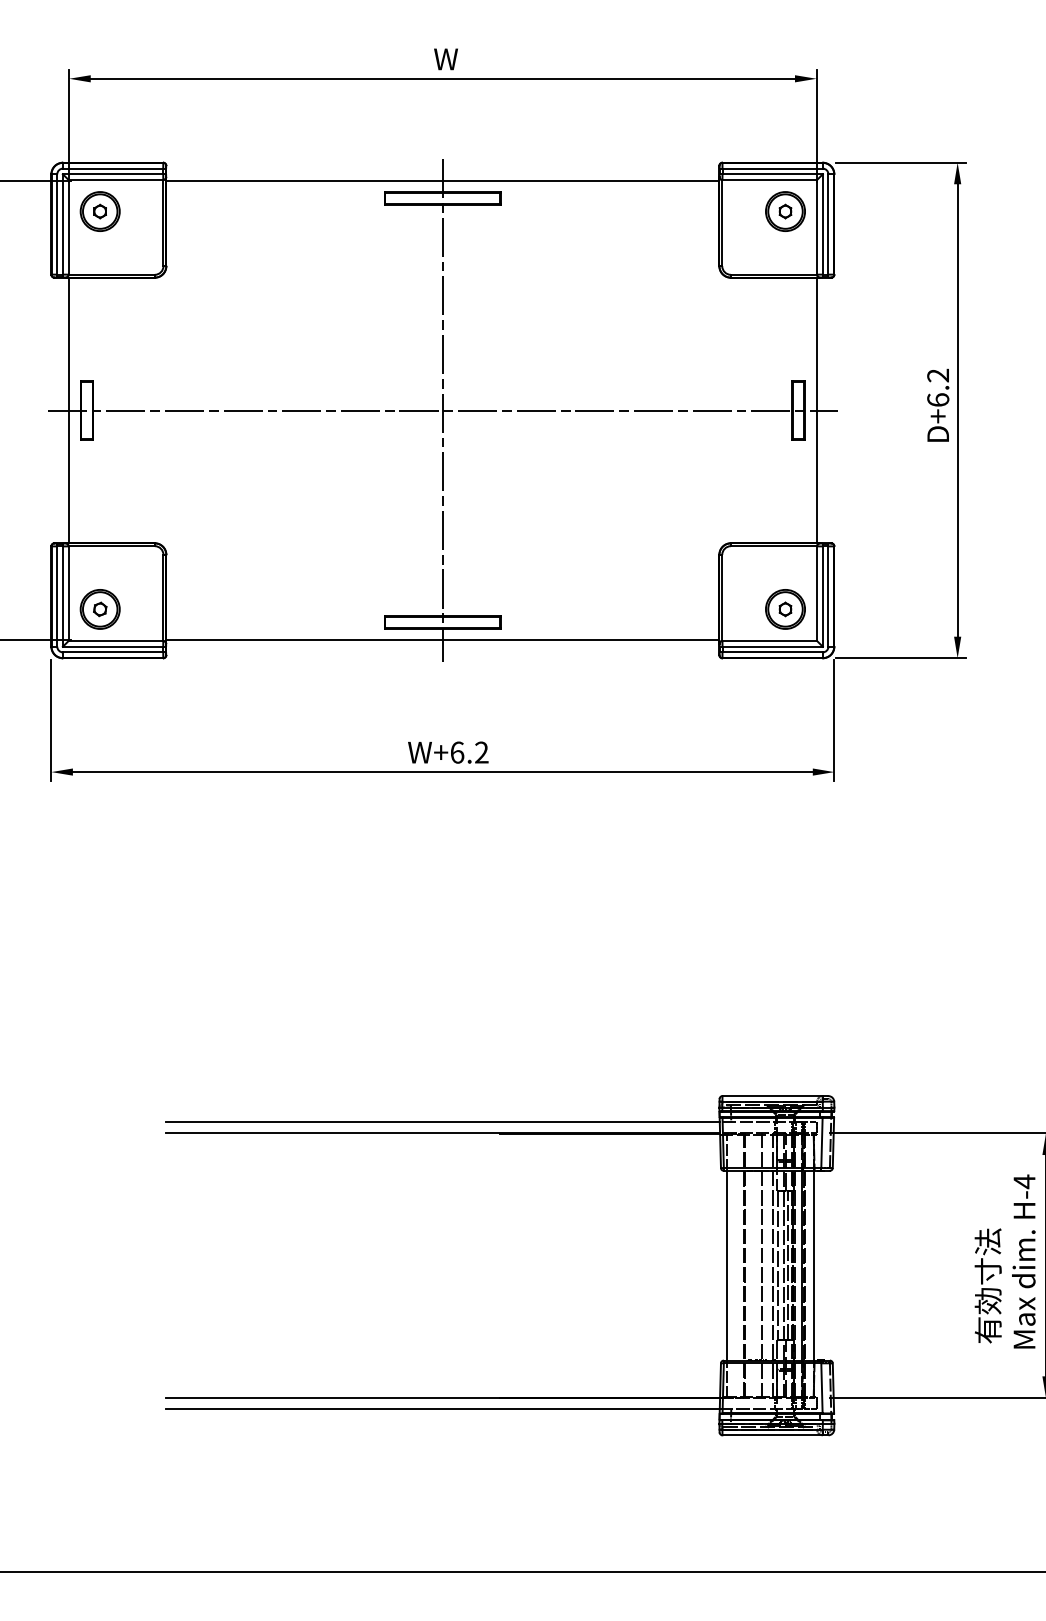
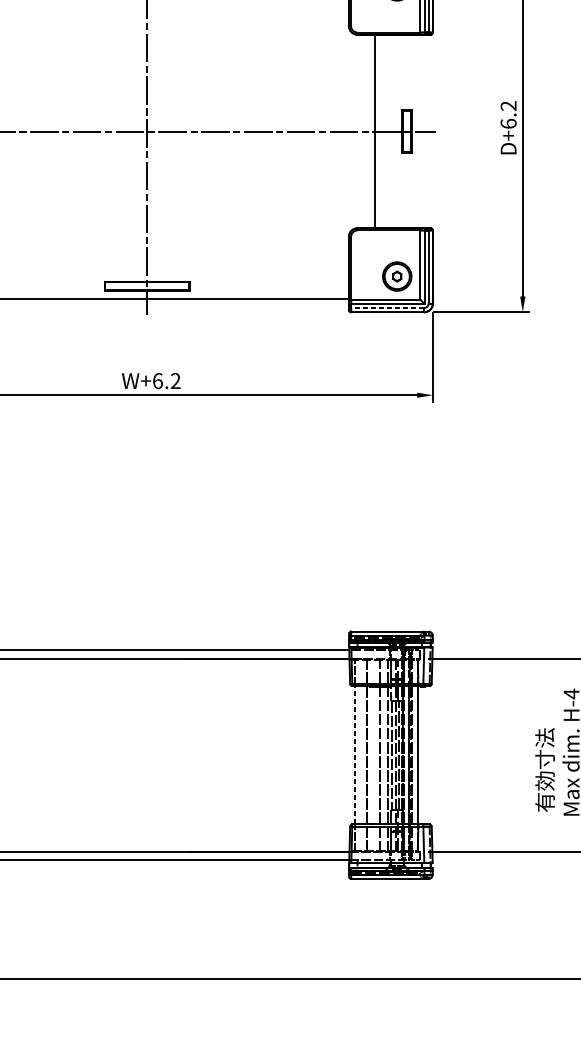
line: (816, 410) -> (374, 131), moved
line: (772, 652) -> (387, 308), solid -> dashed
line: (727, 1265) -> (354, 755), solid -> dashed

